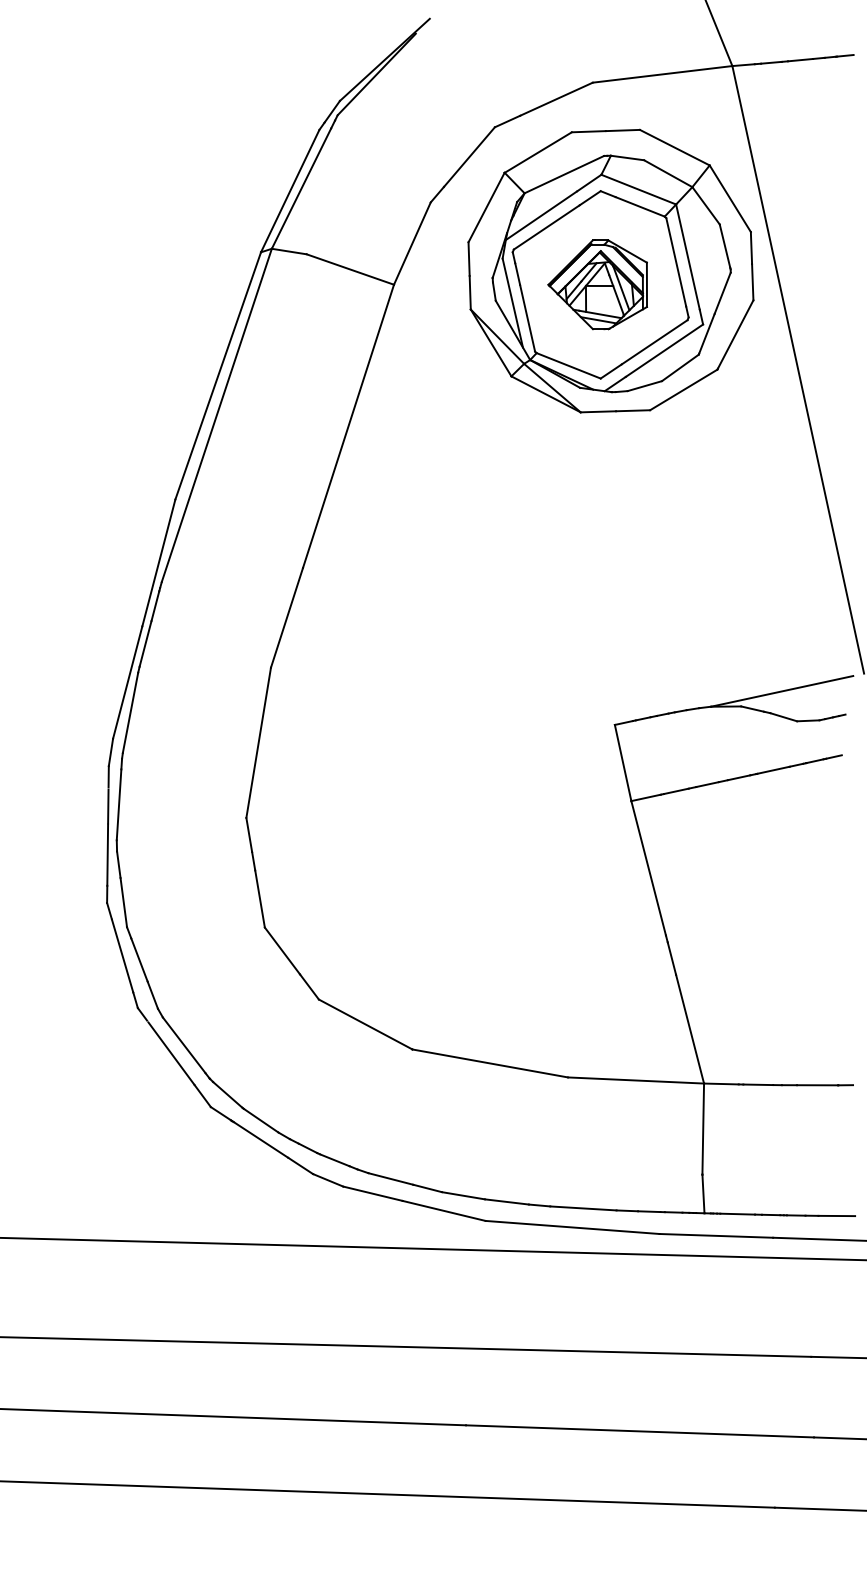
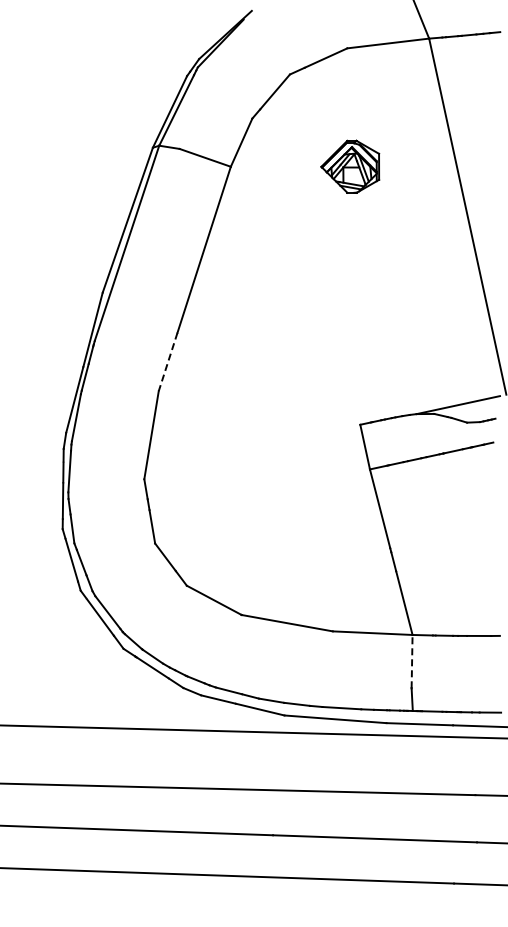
part: (610, 270) -> (357, 158), removed
line: (287, 618) -> (168, 362), solid -> dashed
line: (703, 1128) -> (412, 661), solid -> dashed

